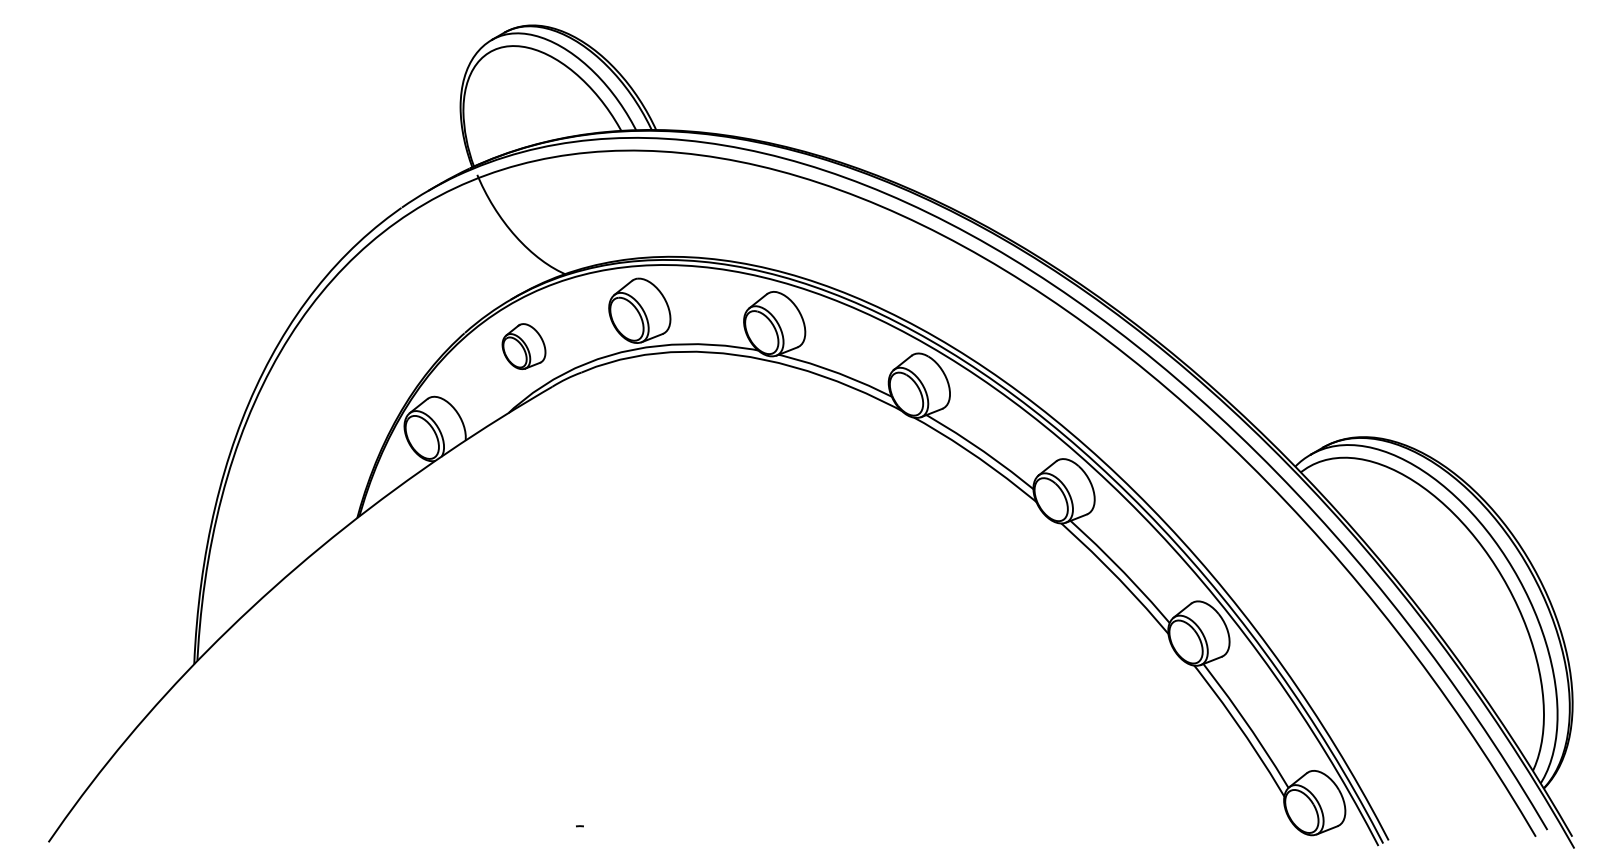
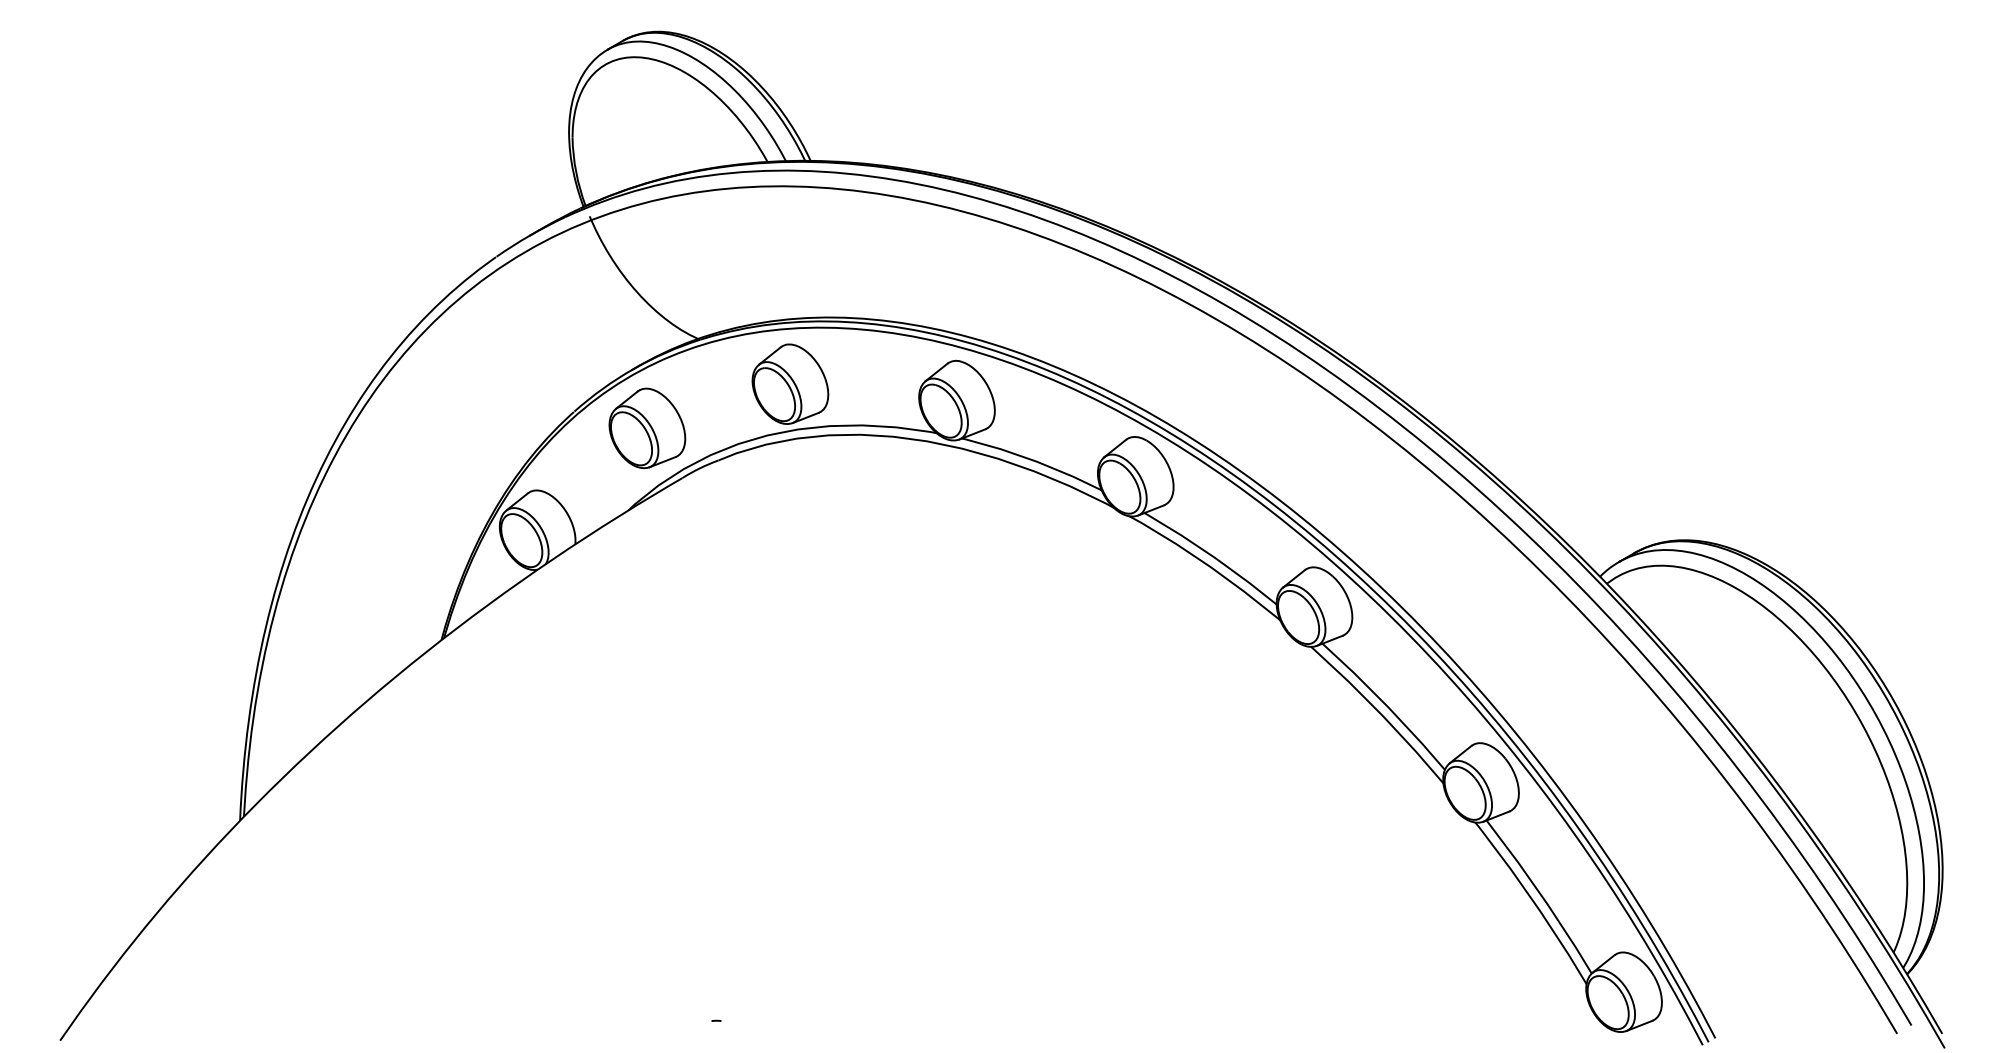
part: (524, 346) -> (647, 428), size x1.43

